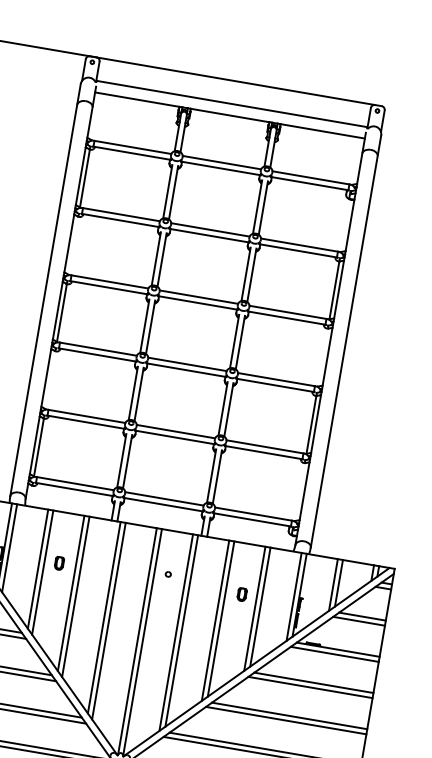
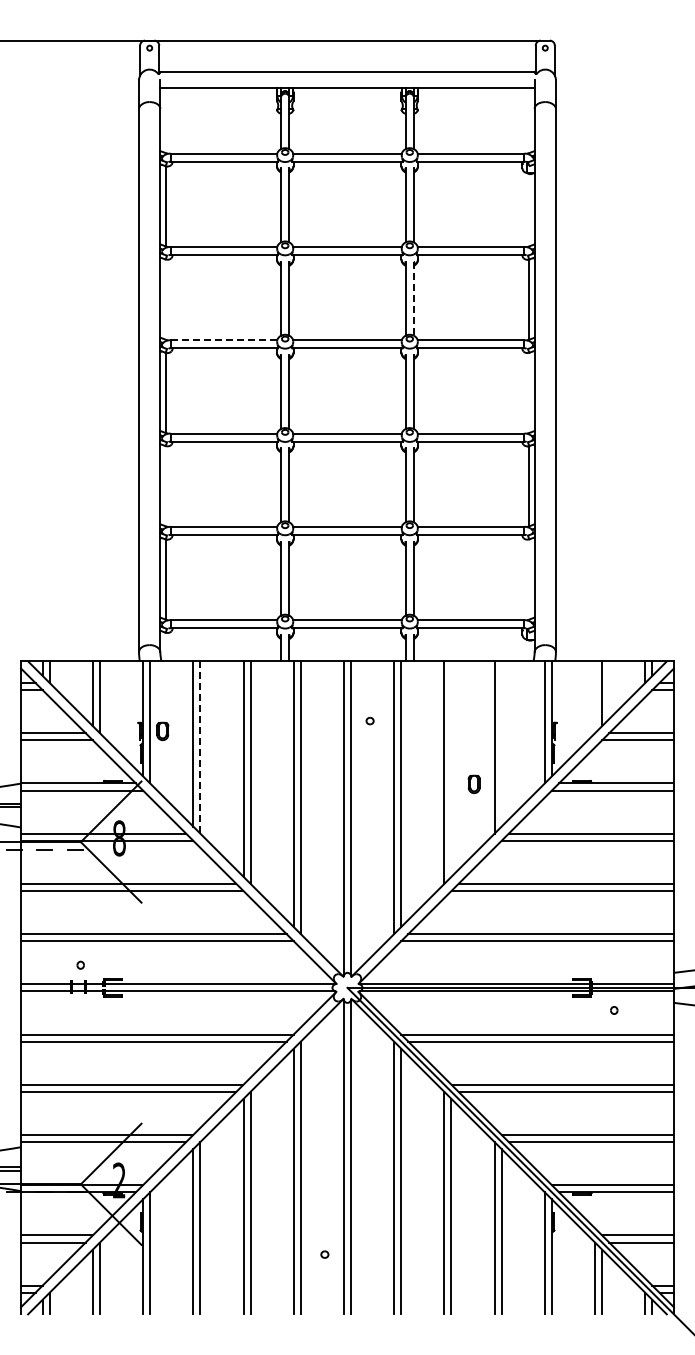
line: (251, 275) -> (413, 299), solid -> dashed
line: (110, 282) -> (224, 340), solid -> dashed
part: (59, 562) -> (162, 730), moved
line: (42, 573) -> (200, 748), solid -> dashed
line: (333, 585) -> (595, 697), removed
part: (241, 593) -> (473, 783), moved
line: (260, 606) -> (501, 743), removed
line: (221, 618) -> (451, 768), removed

